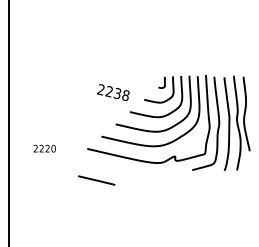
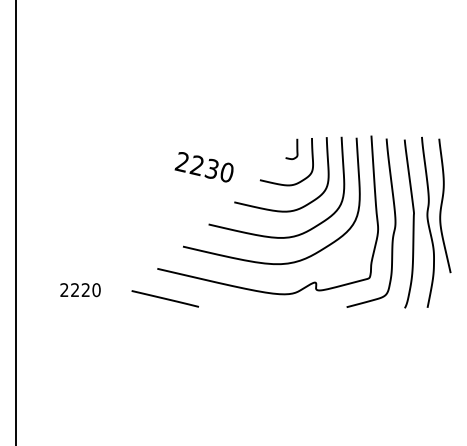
text: (125, 95) -> (226, 172), 2238 -> 2230
text: (44, 148) -> (80, 289), moved
line: (96, 180) -> (164, 298), moved

